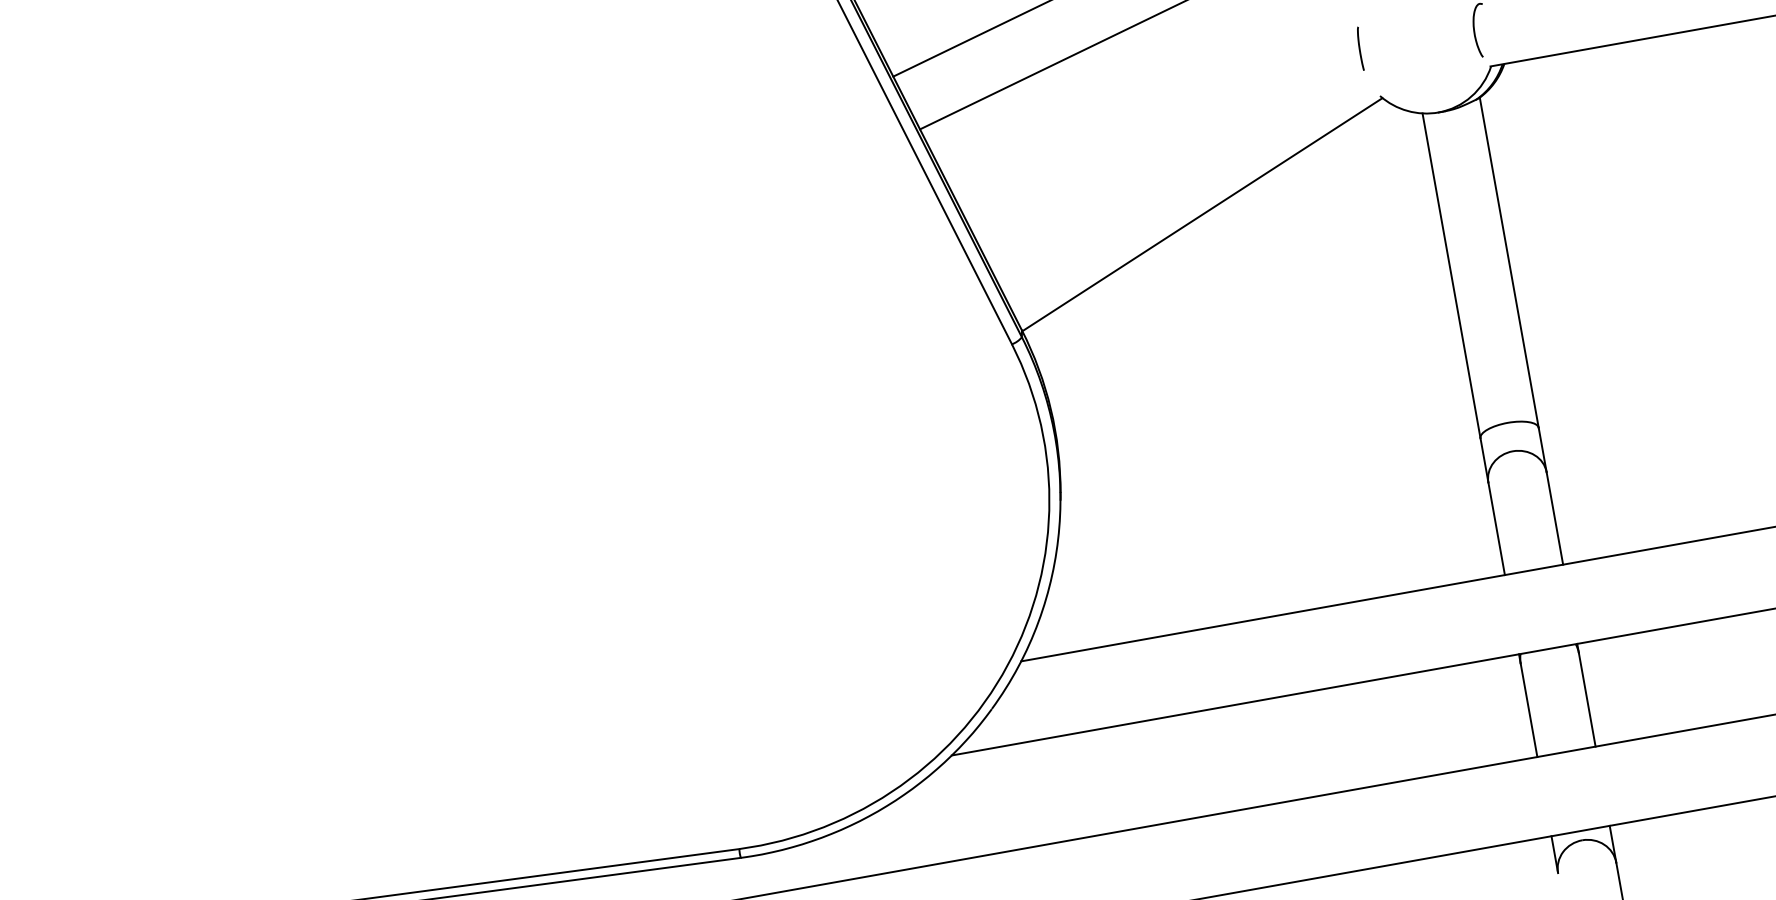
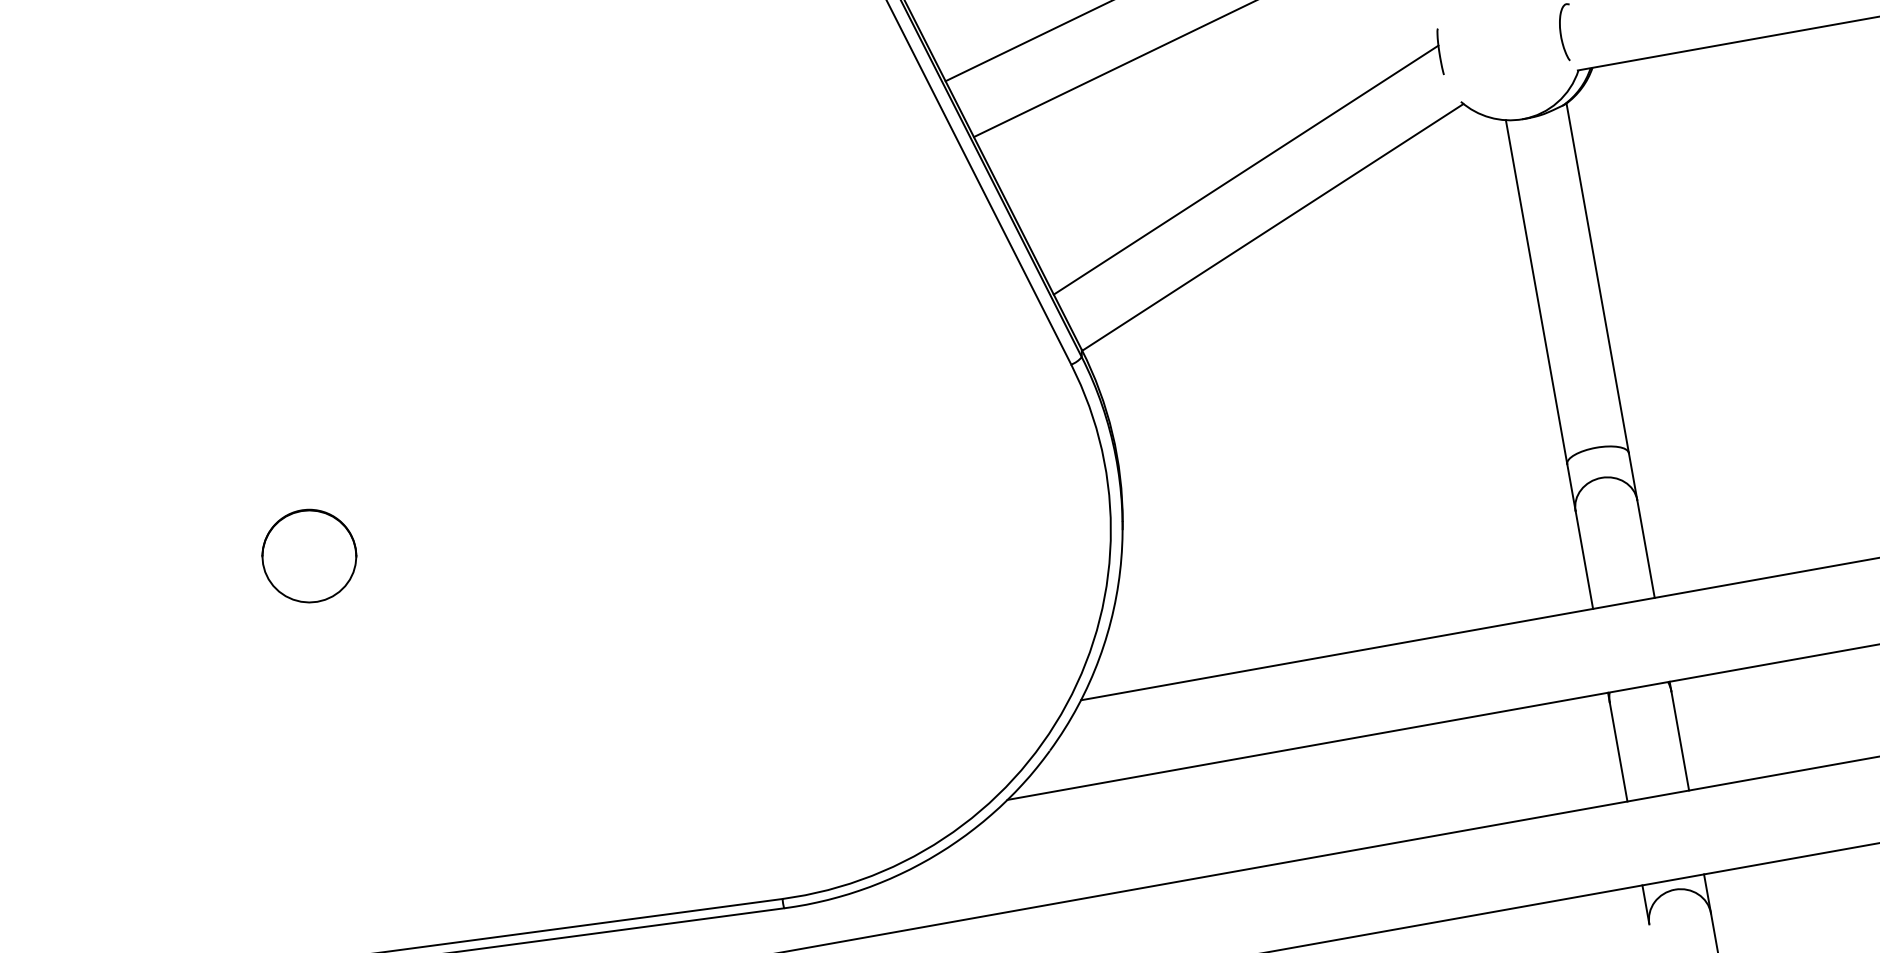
line: (1176, 160) -> (1245, 169), added
part: (292, 524) -> (309, 555), added

